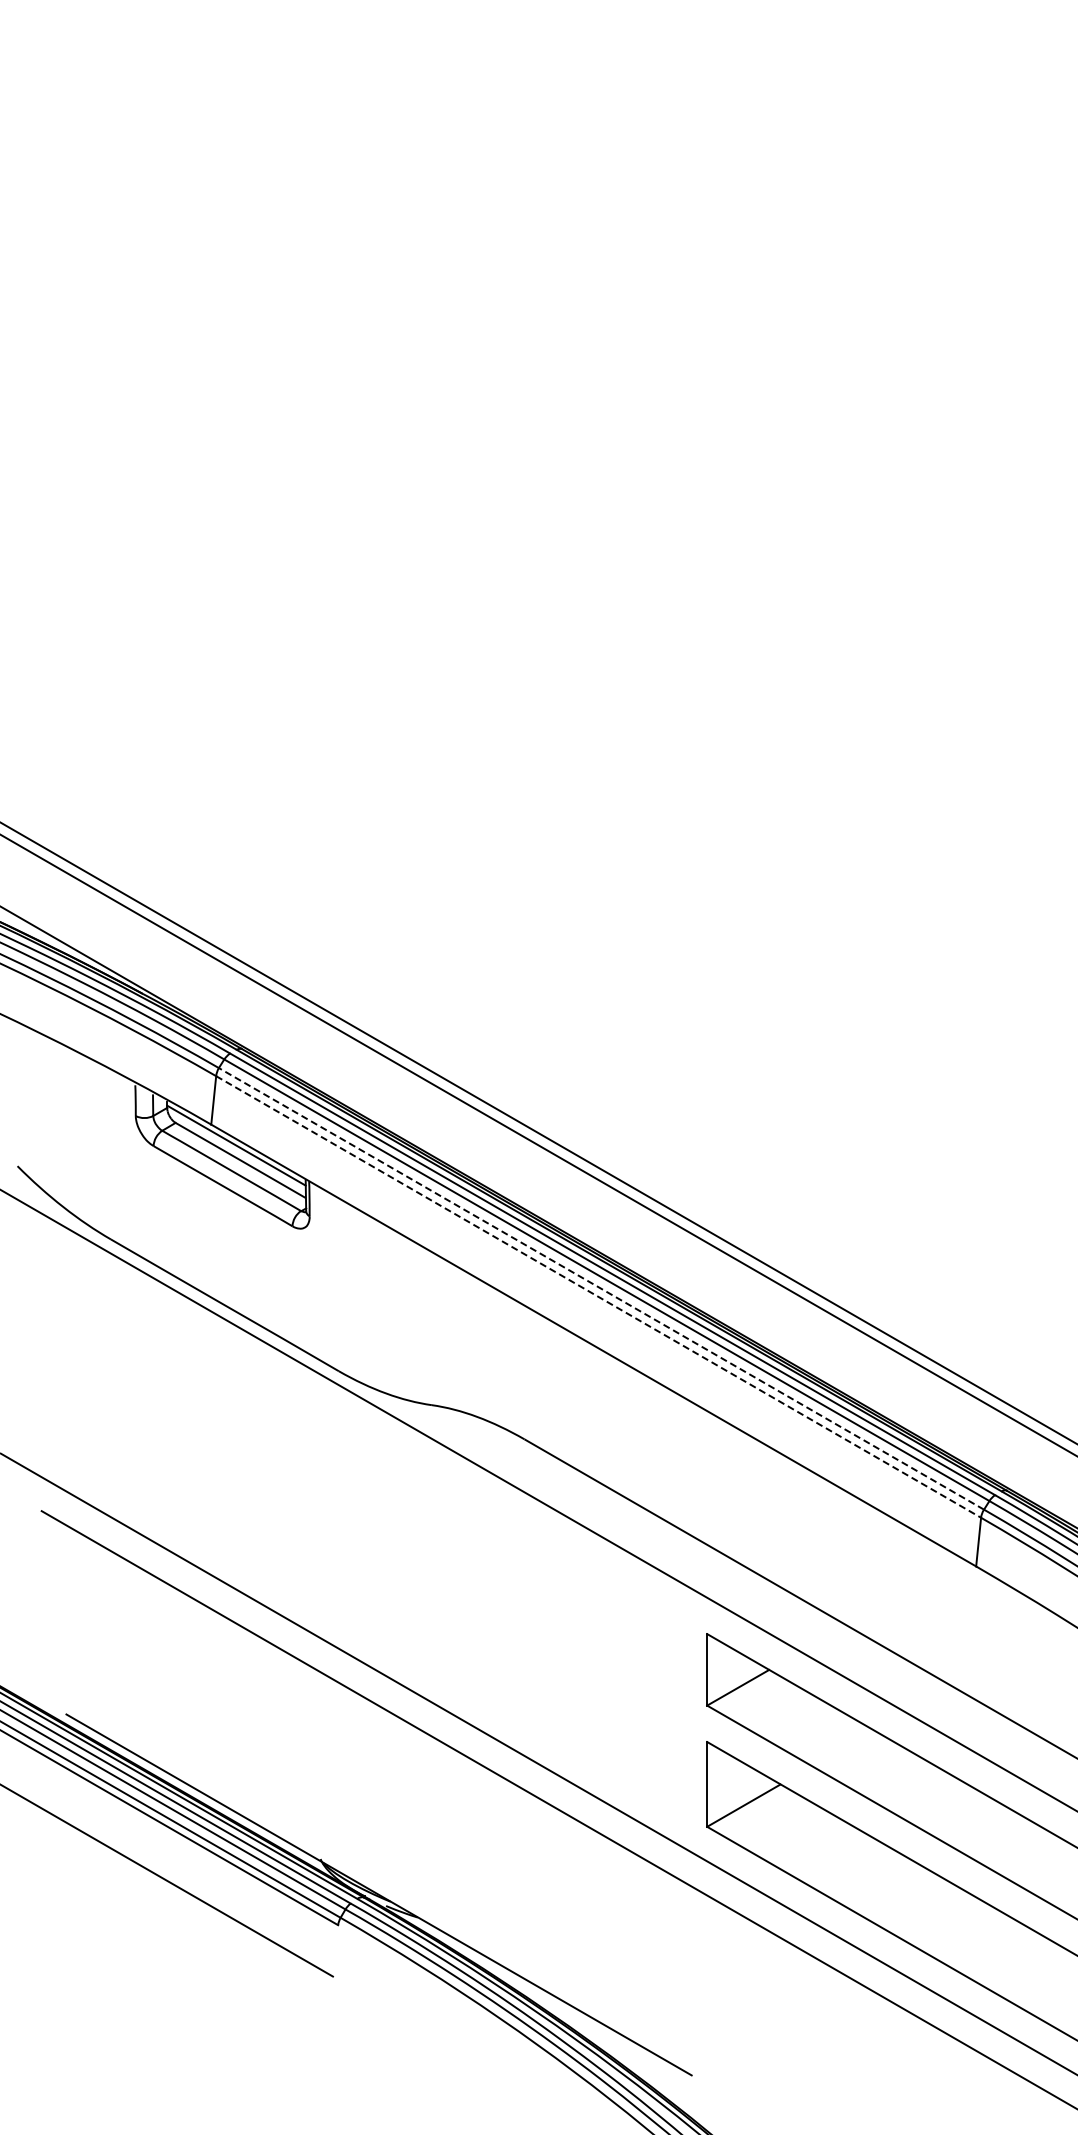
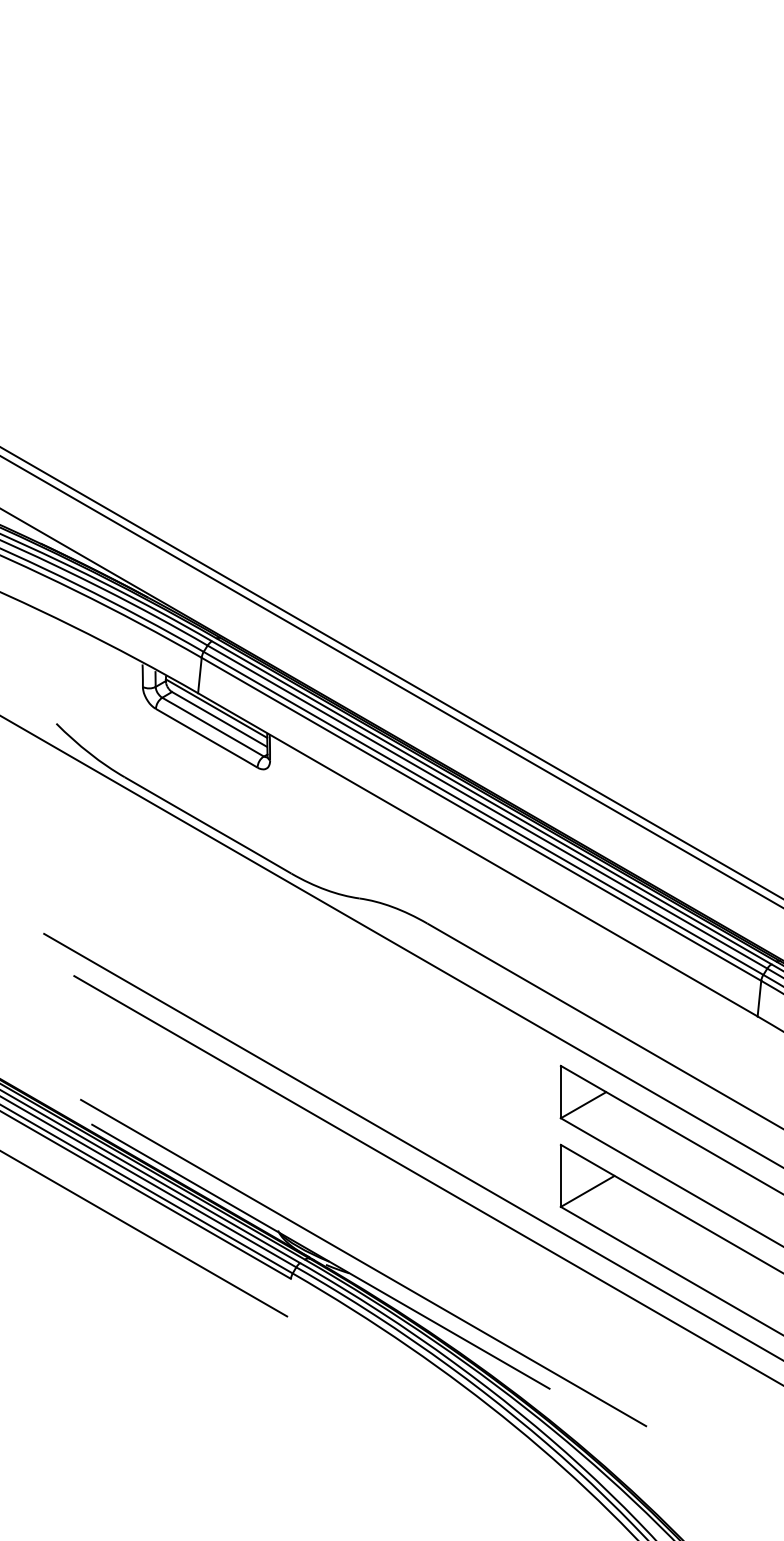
line: (601, 1288) -> (483, 813), dashed -> solid
line: (598, 1296) -> (481, 818), dashed -> solid
line: (437, 1903) -> (363, 1263), added

